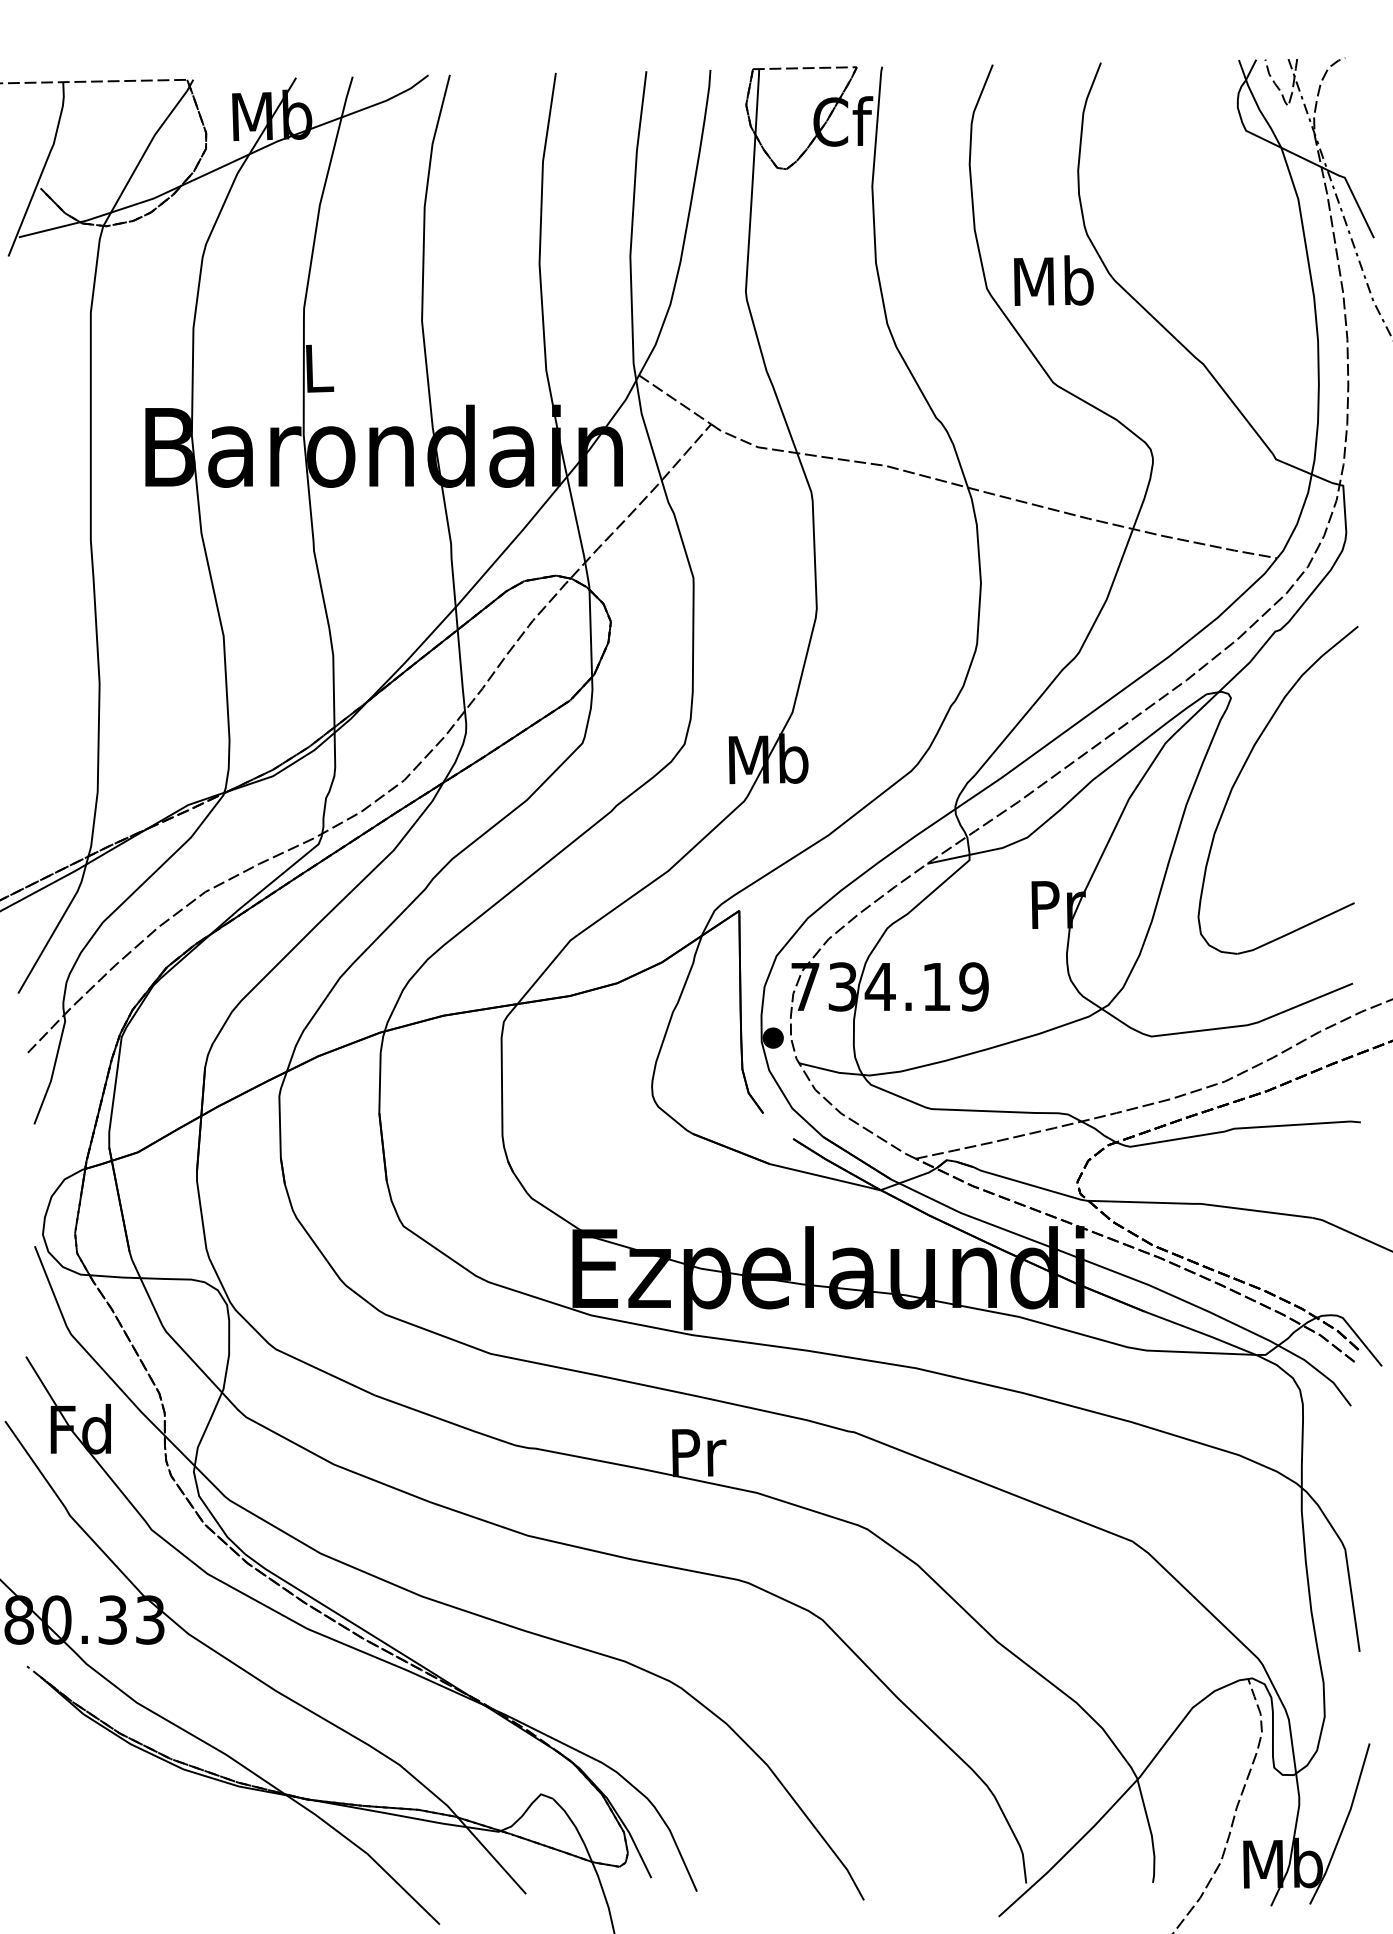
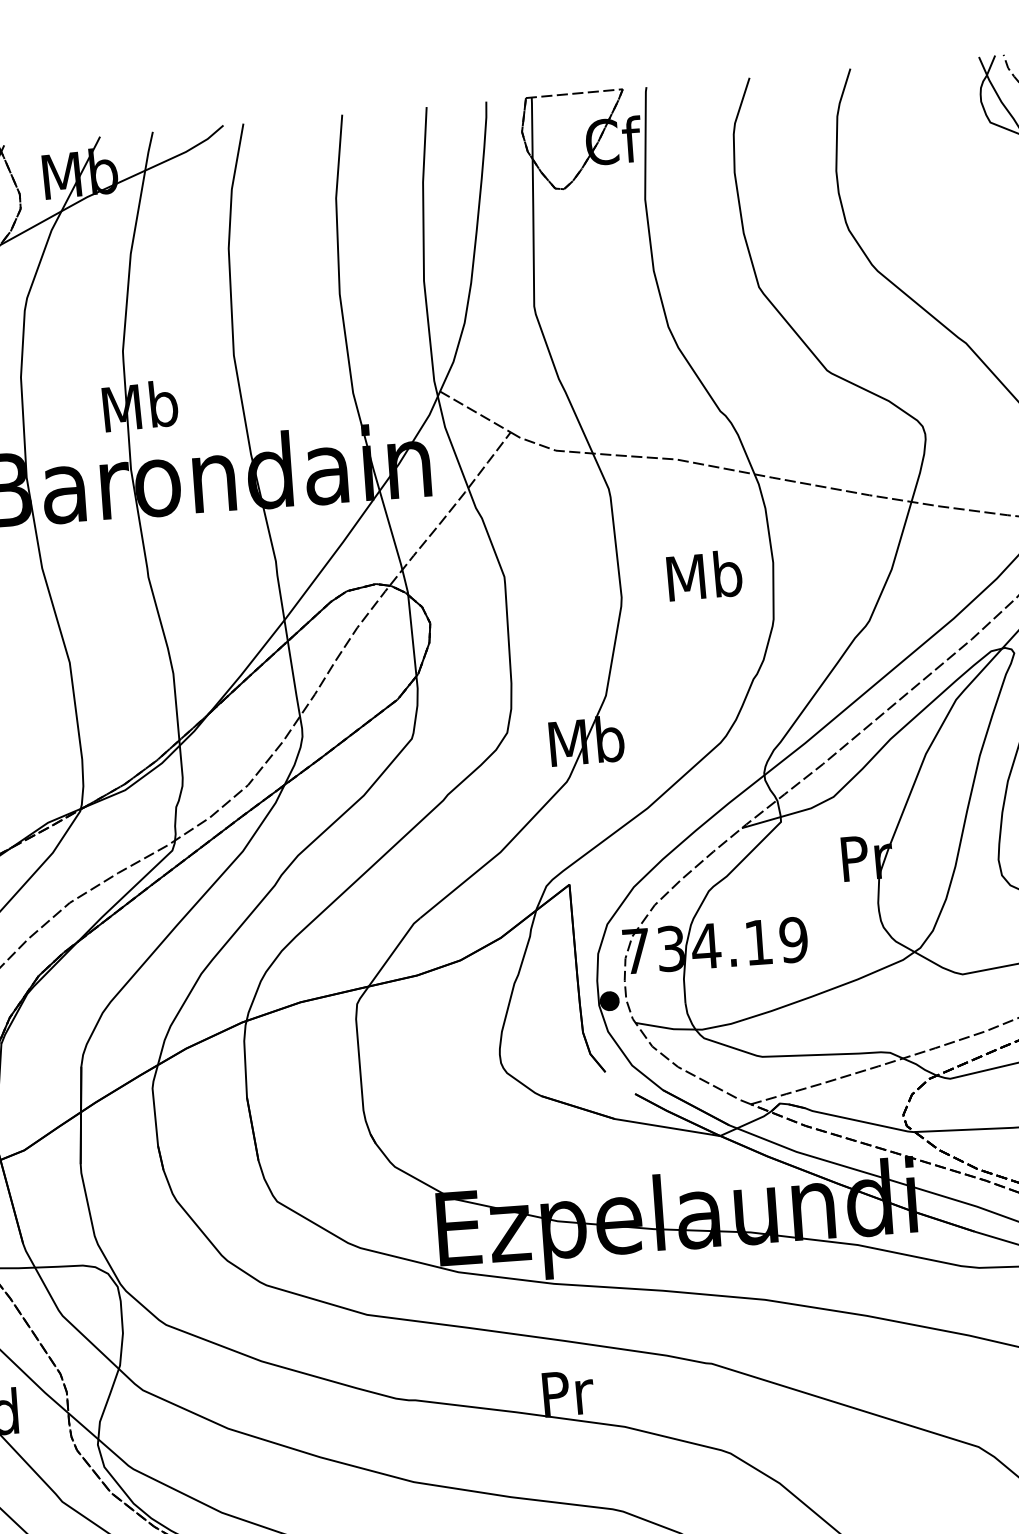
text: (1053, 280) -> (704, 575), moved
text: (318, 367) -> (140, 405), L -> Mb

